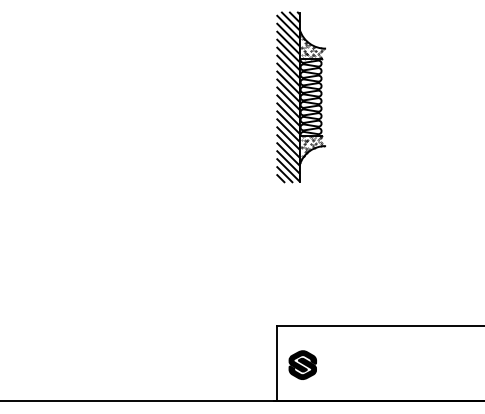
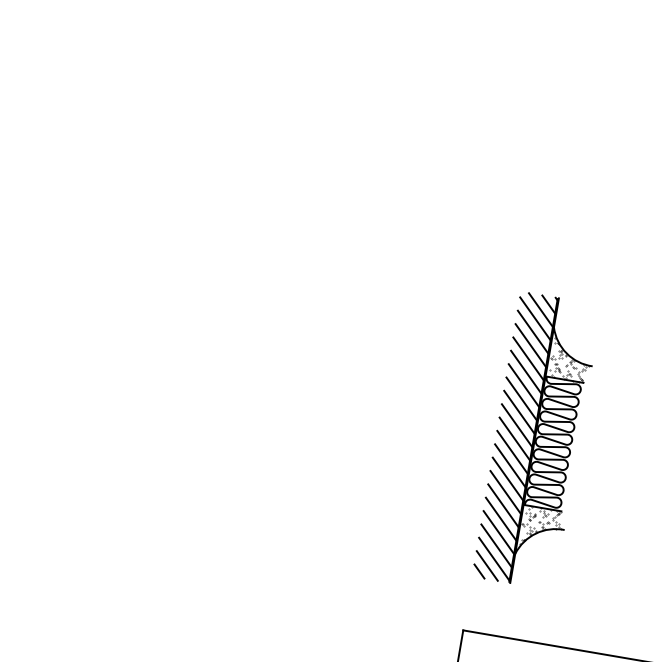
part: (300, 97) -> (535, 441), moved

